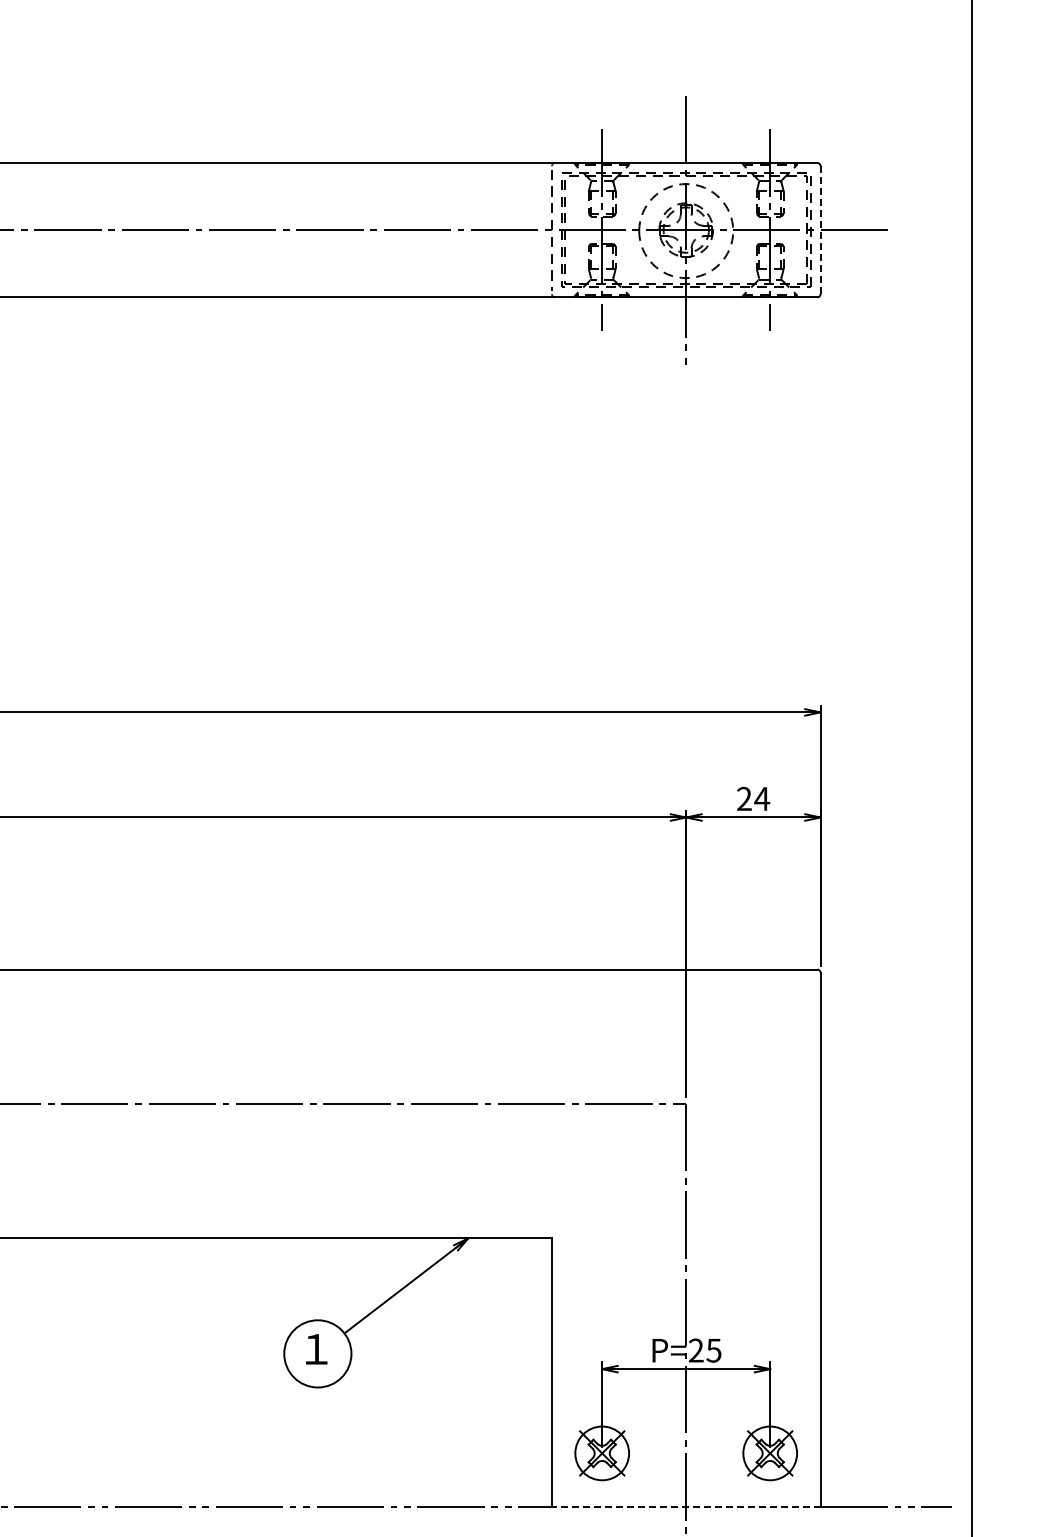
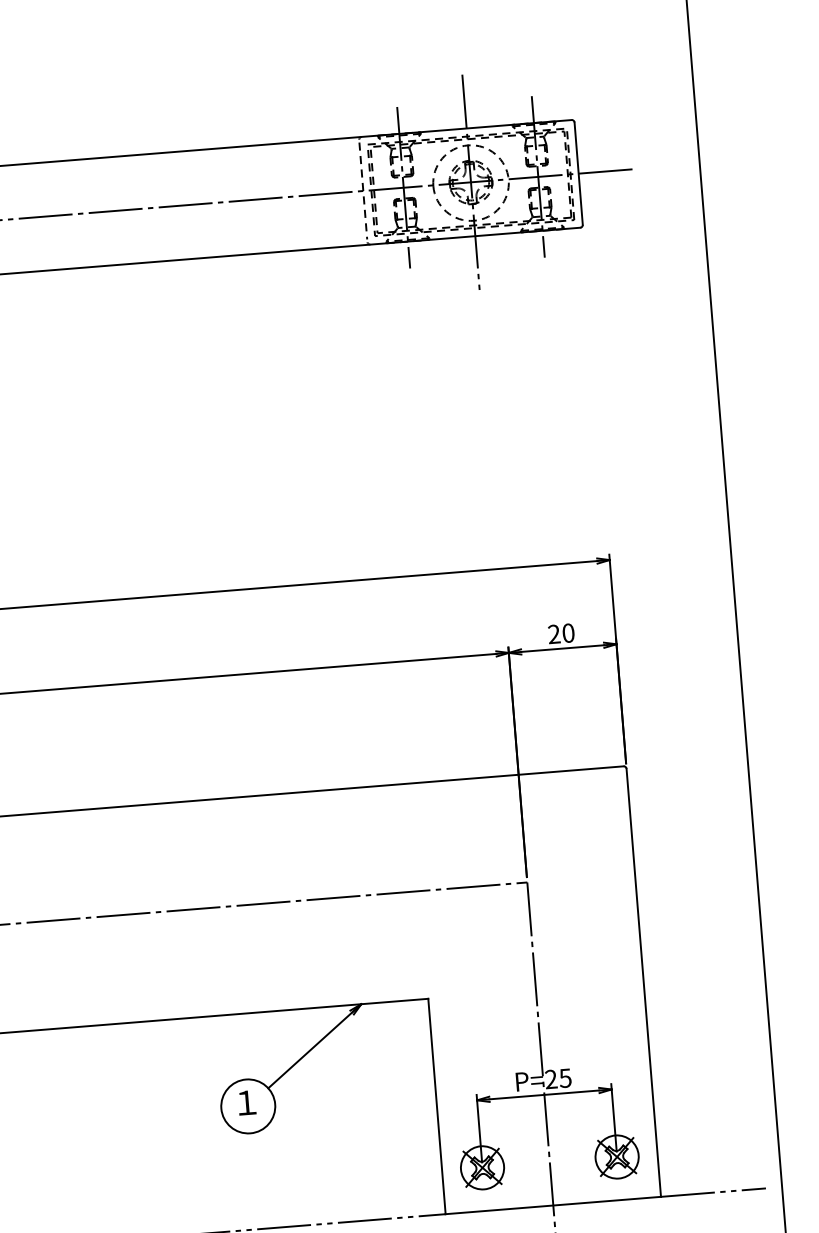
line: (820, 230) -> (578, 173), dashed -> solid
text: (762, 798) -> (568, 632), 24 -> 20
line: (685, 1507) -> (552, 1205), dashed -> solid

